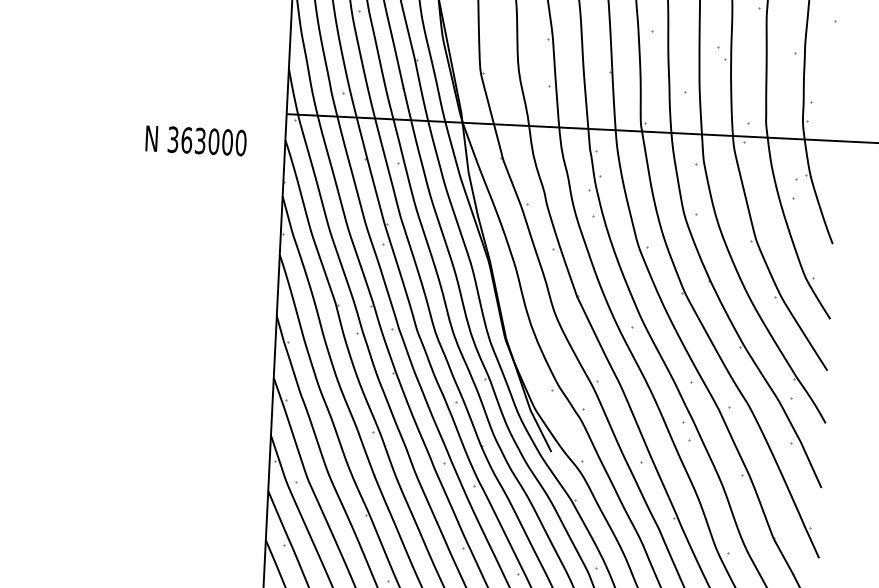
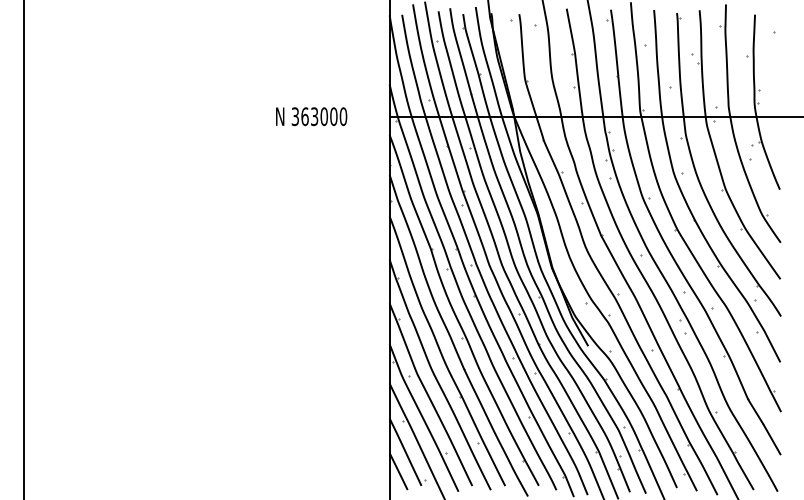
text: (196, 140) -> (311, 116), moved

